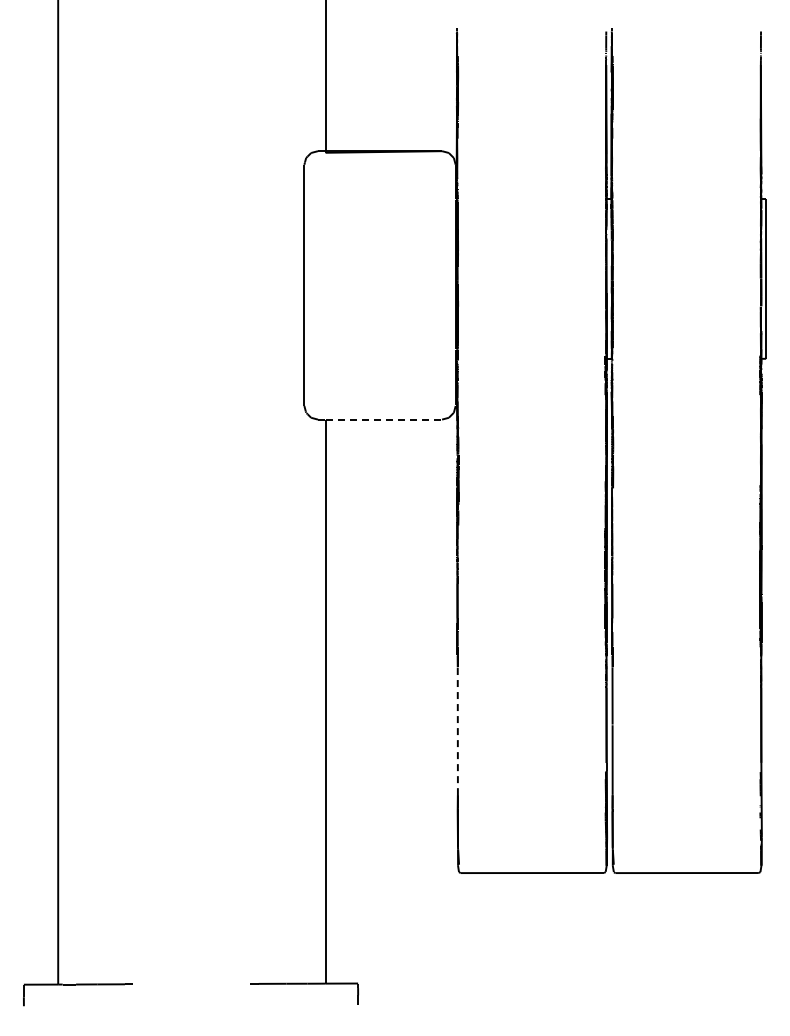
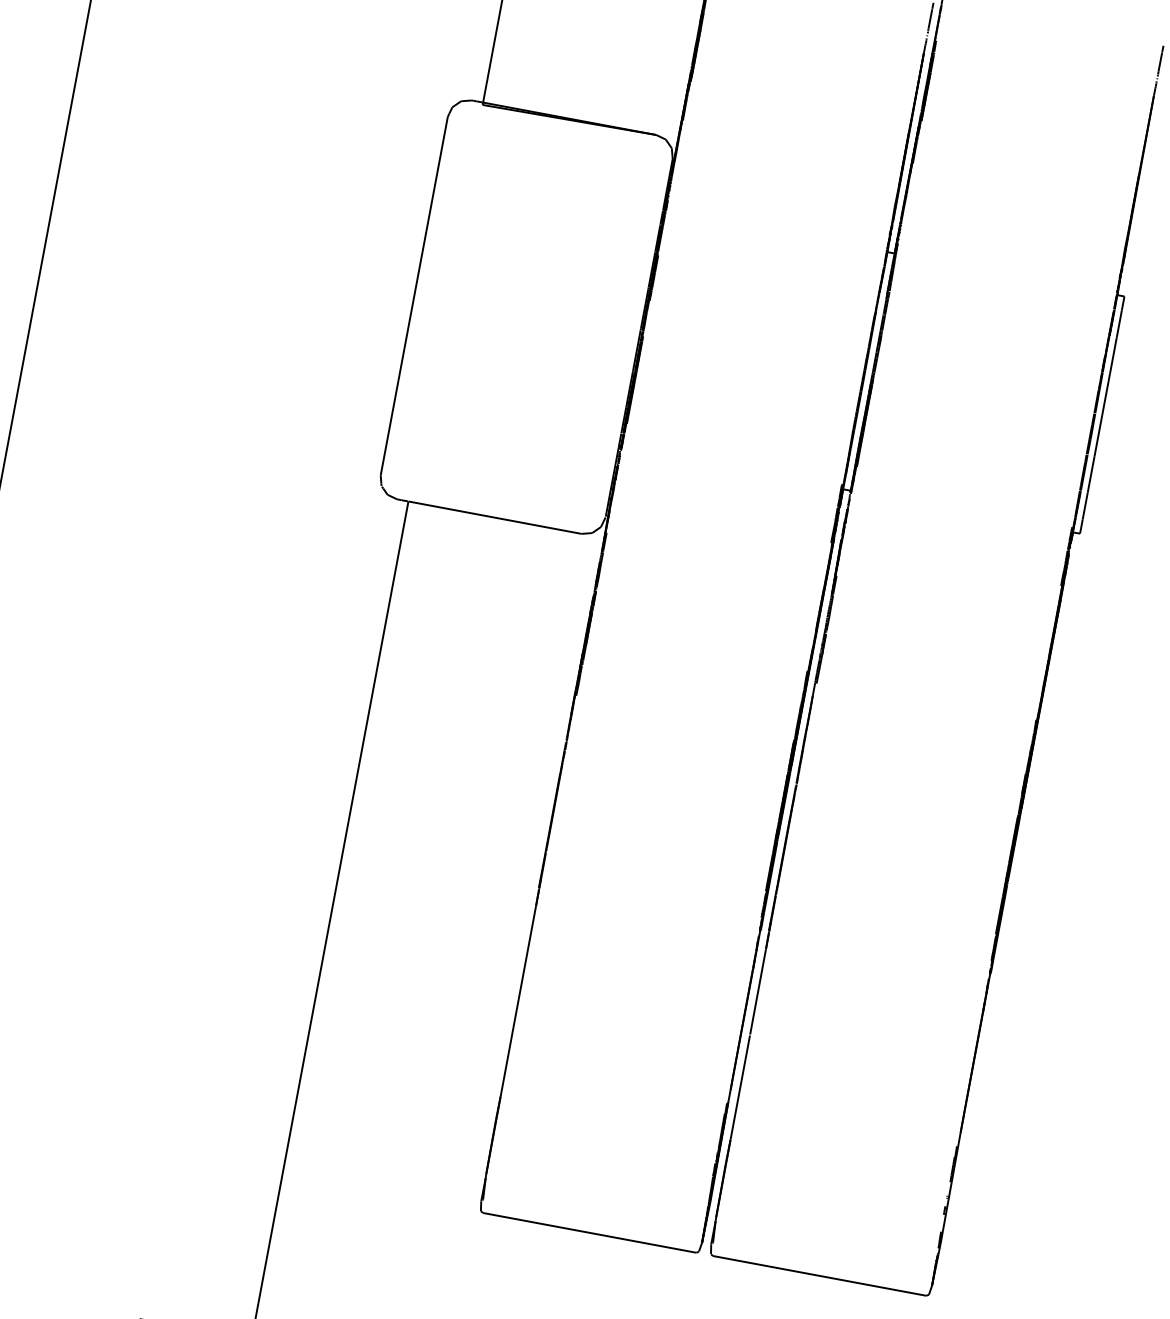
line: (384, 419) -> (496, 517), dashed -> solid
line: (457, 731) -> (517, 1001), dashed -> solid

